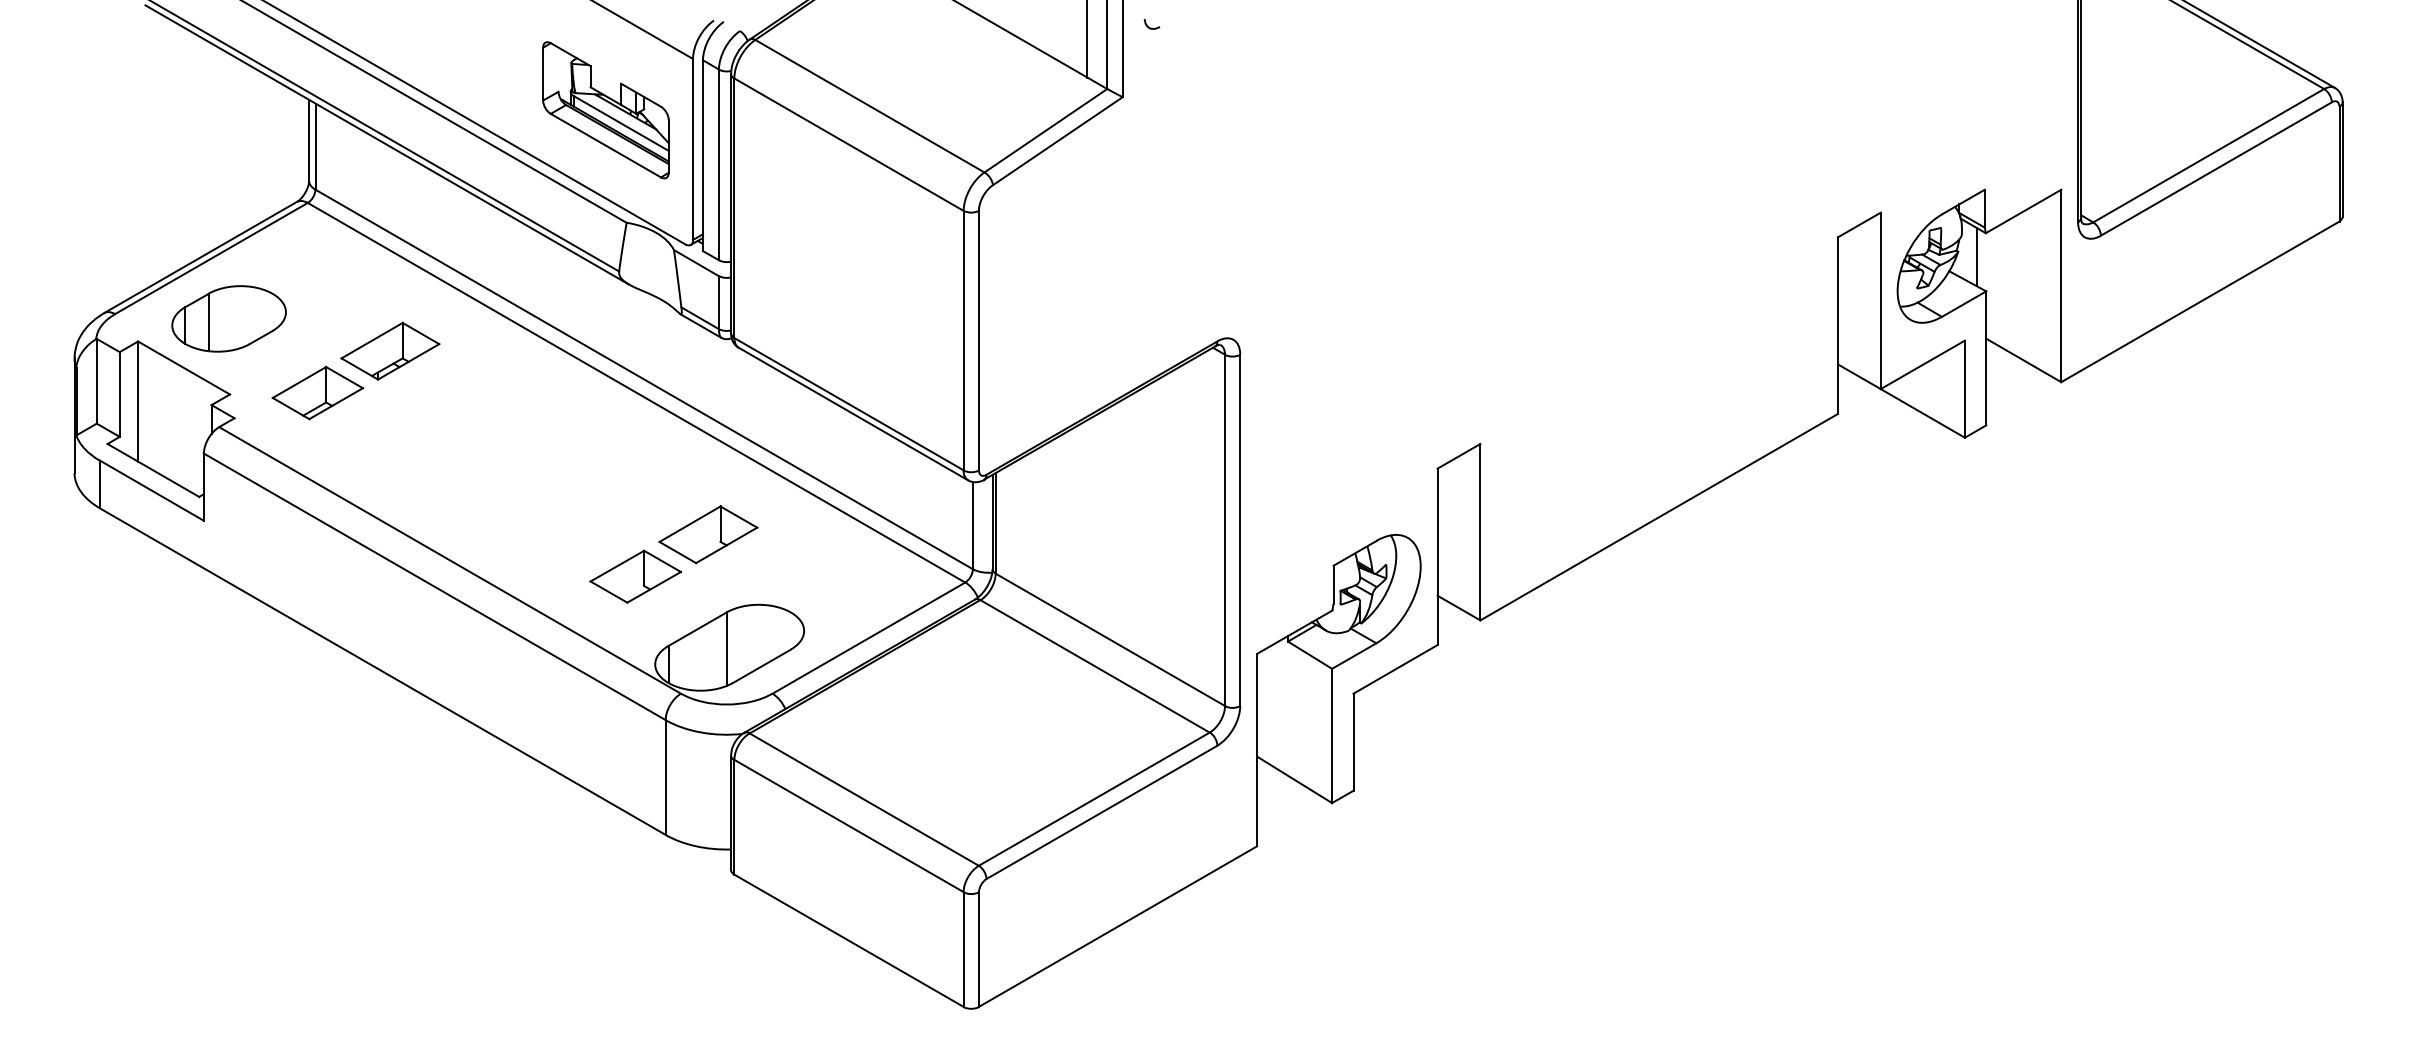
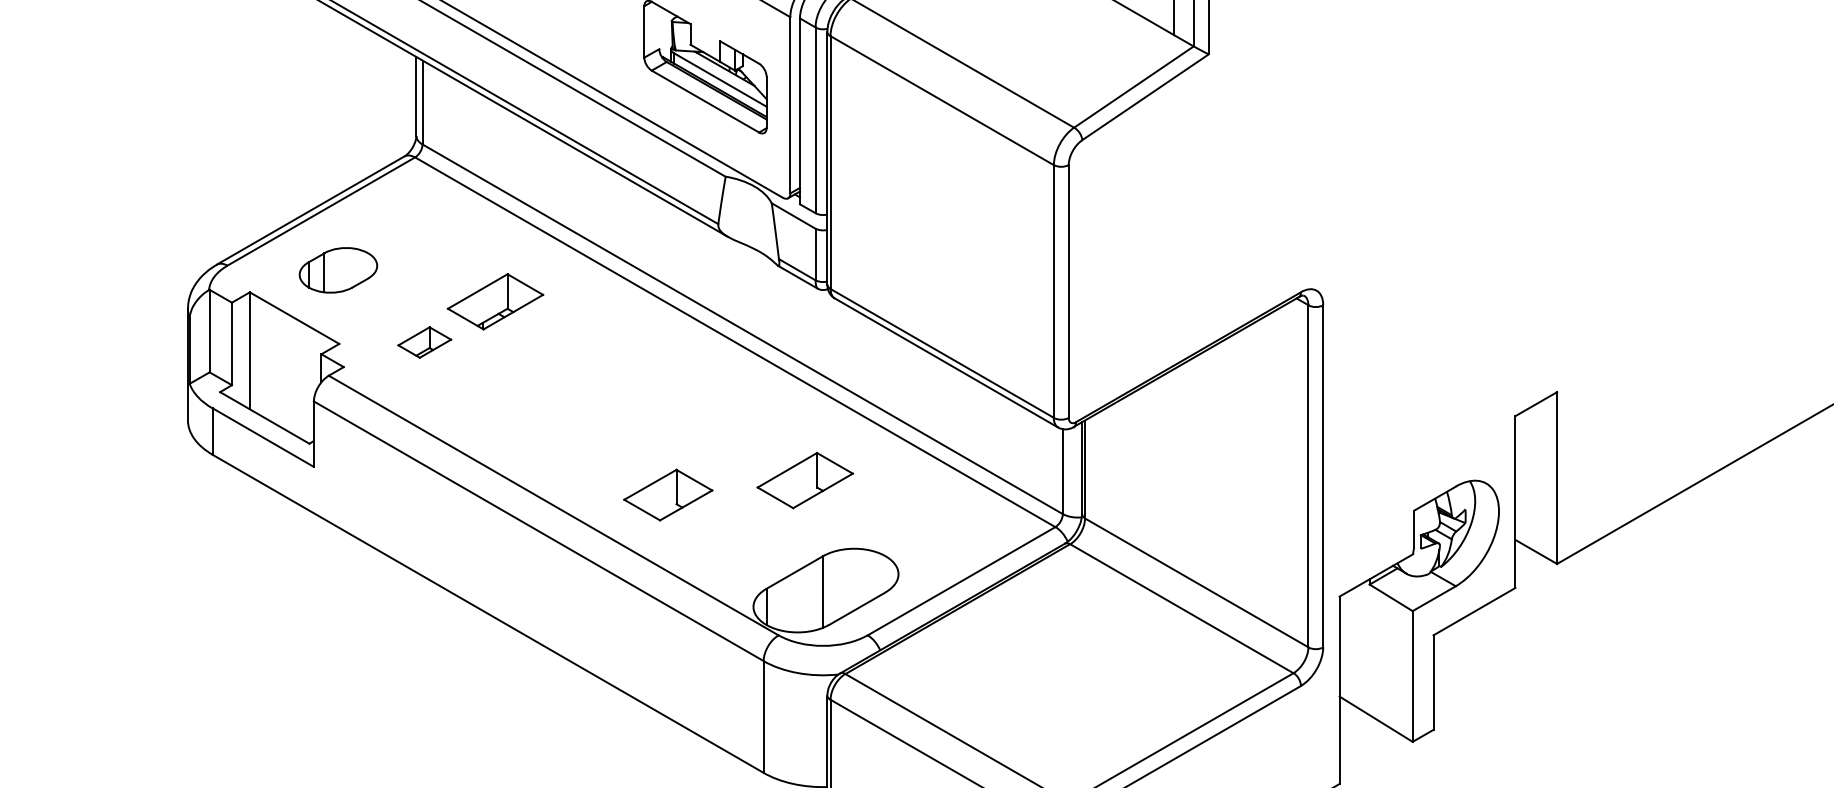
part: (228, 318) -> (337, 269), size x0.7
part: (317, 392) -> (424, 342), size x0.6
part: (635, 576) -> (668, 494), moved

